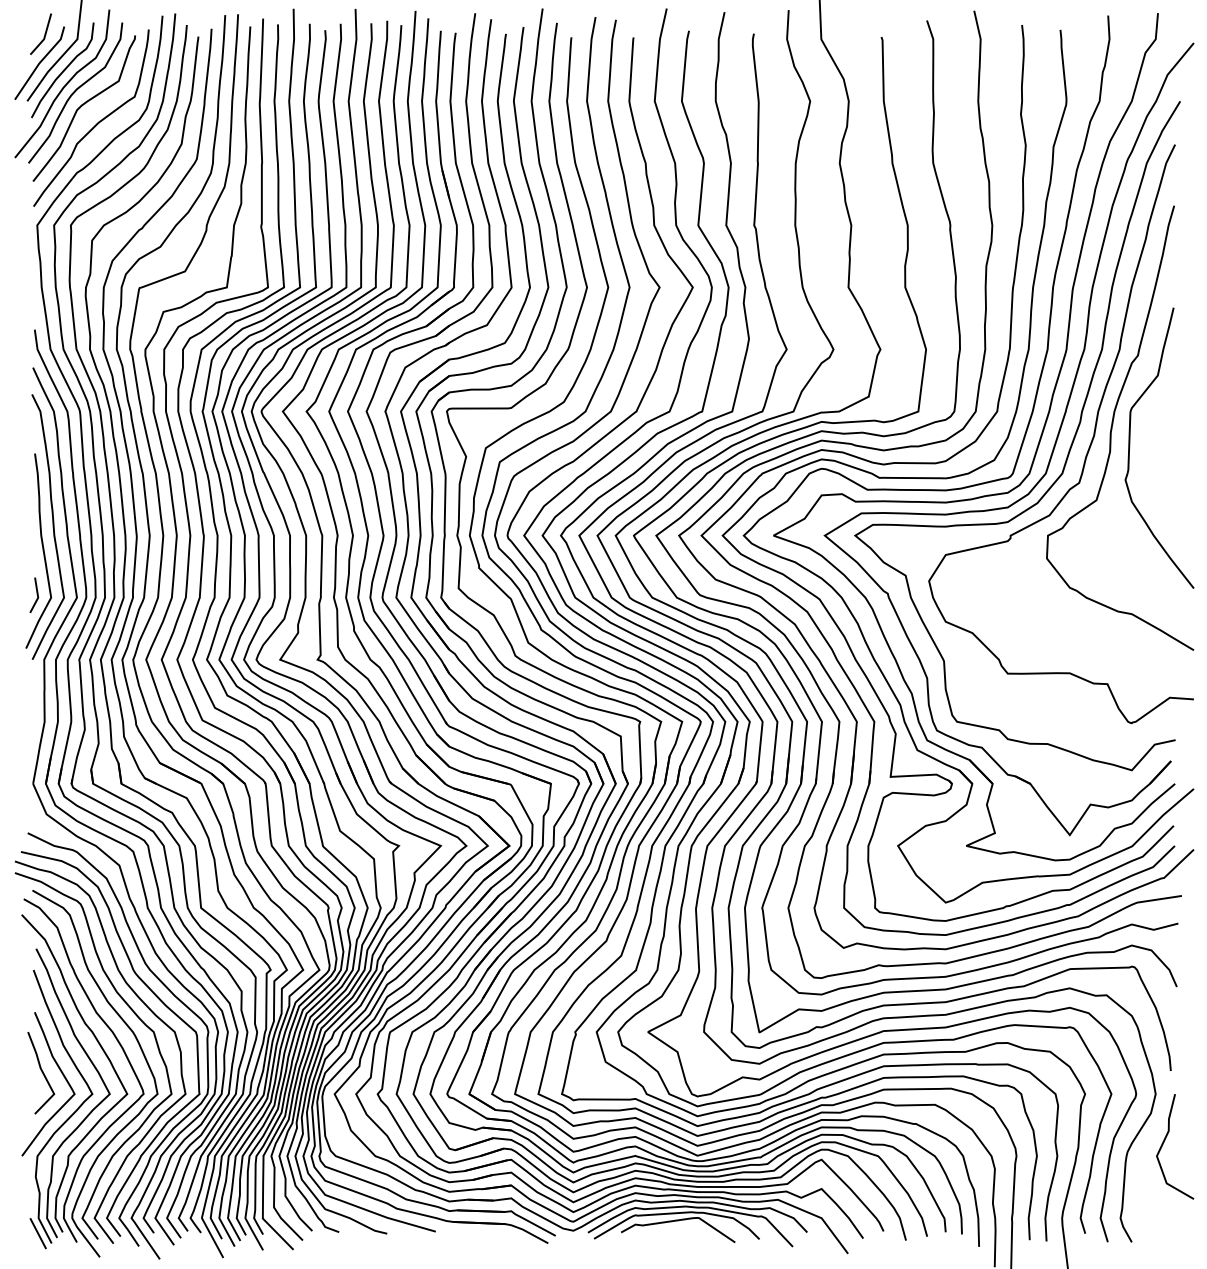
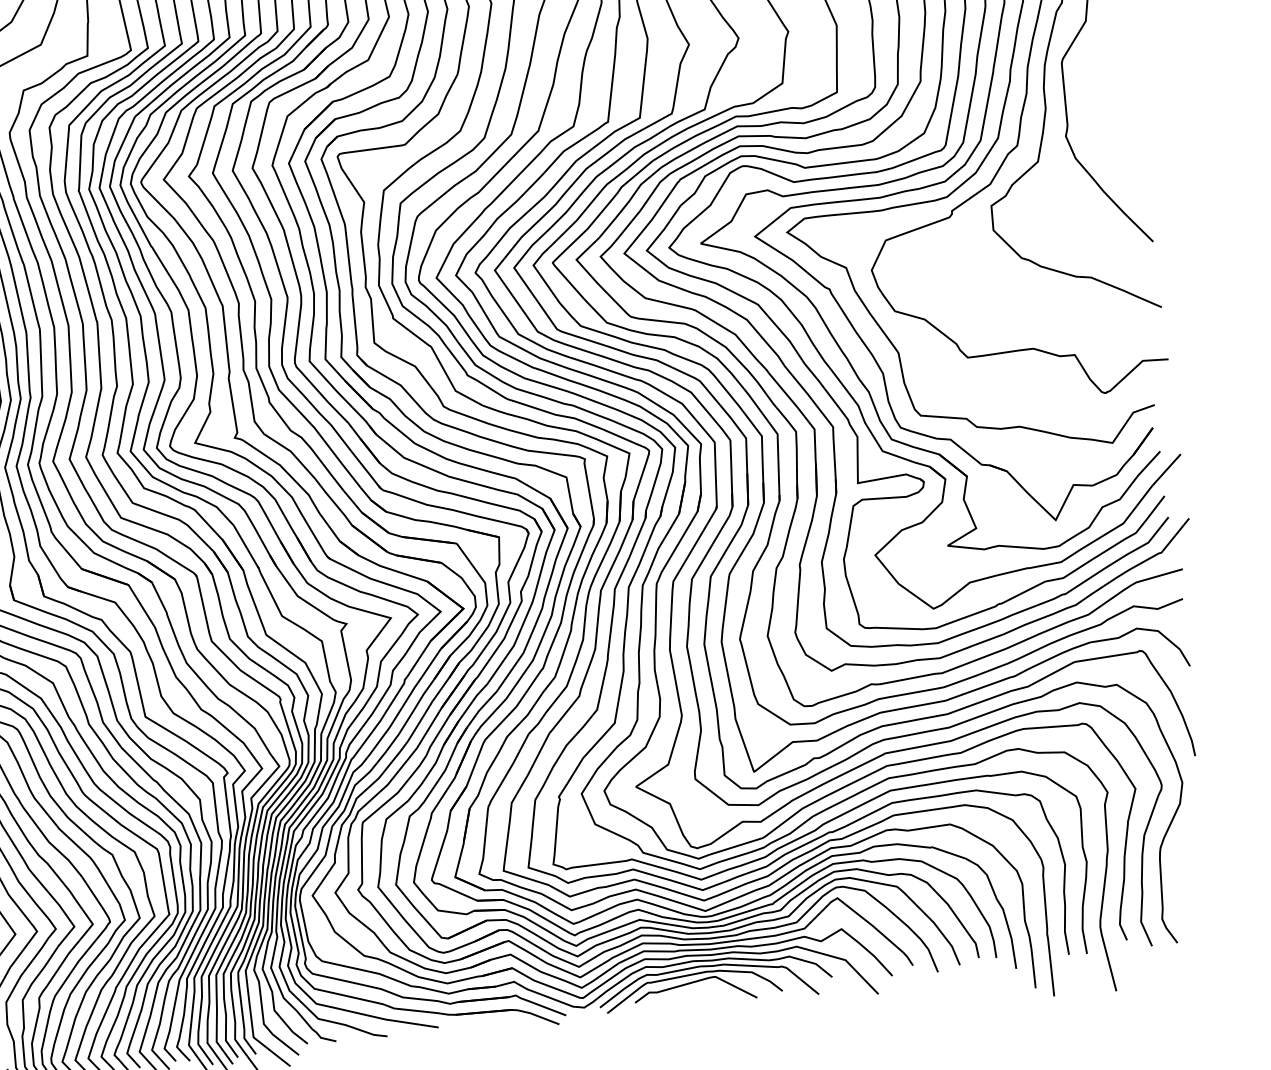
curve: (1165, 1140) -> (1199, 830), removed

